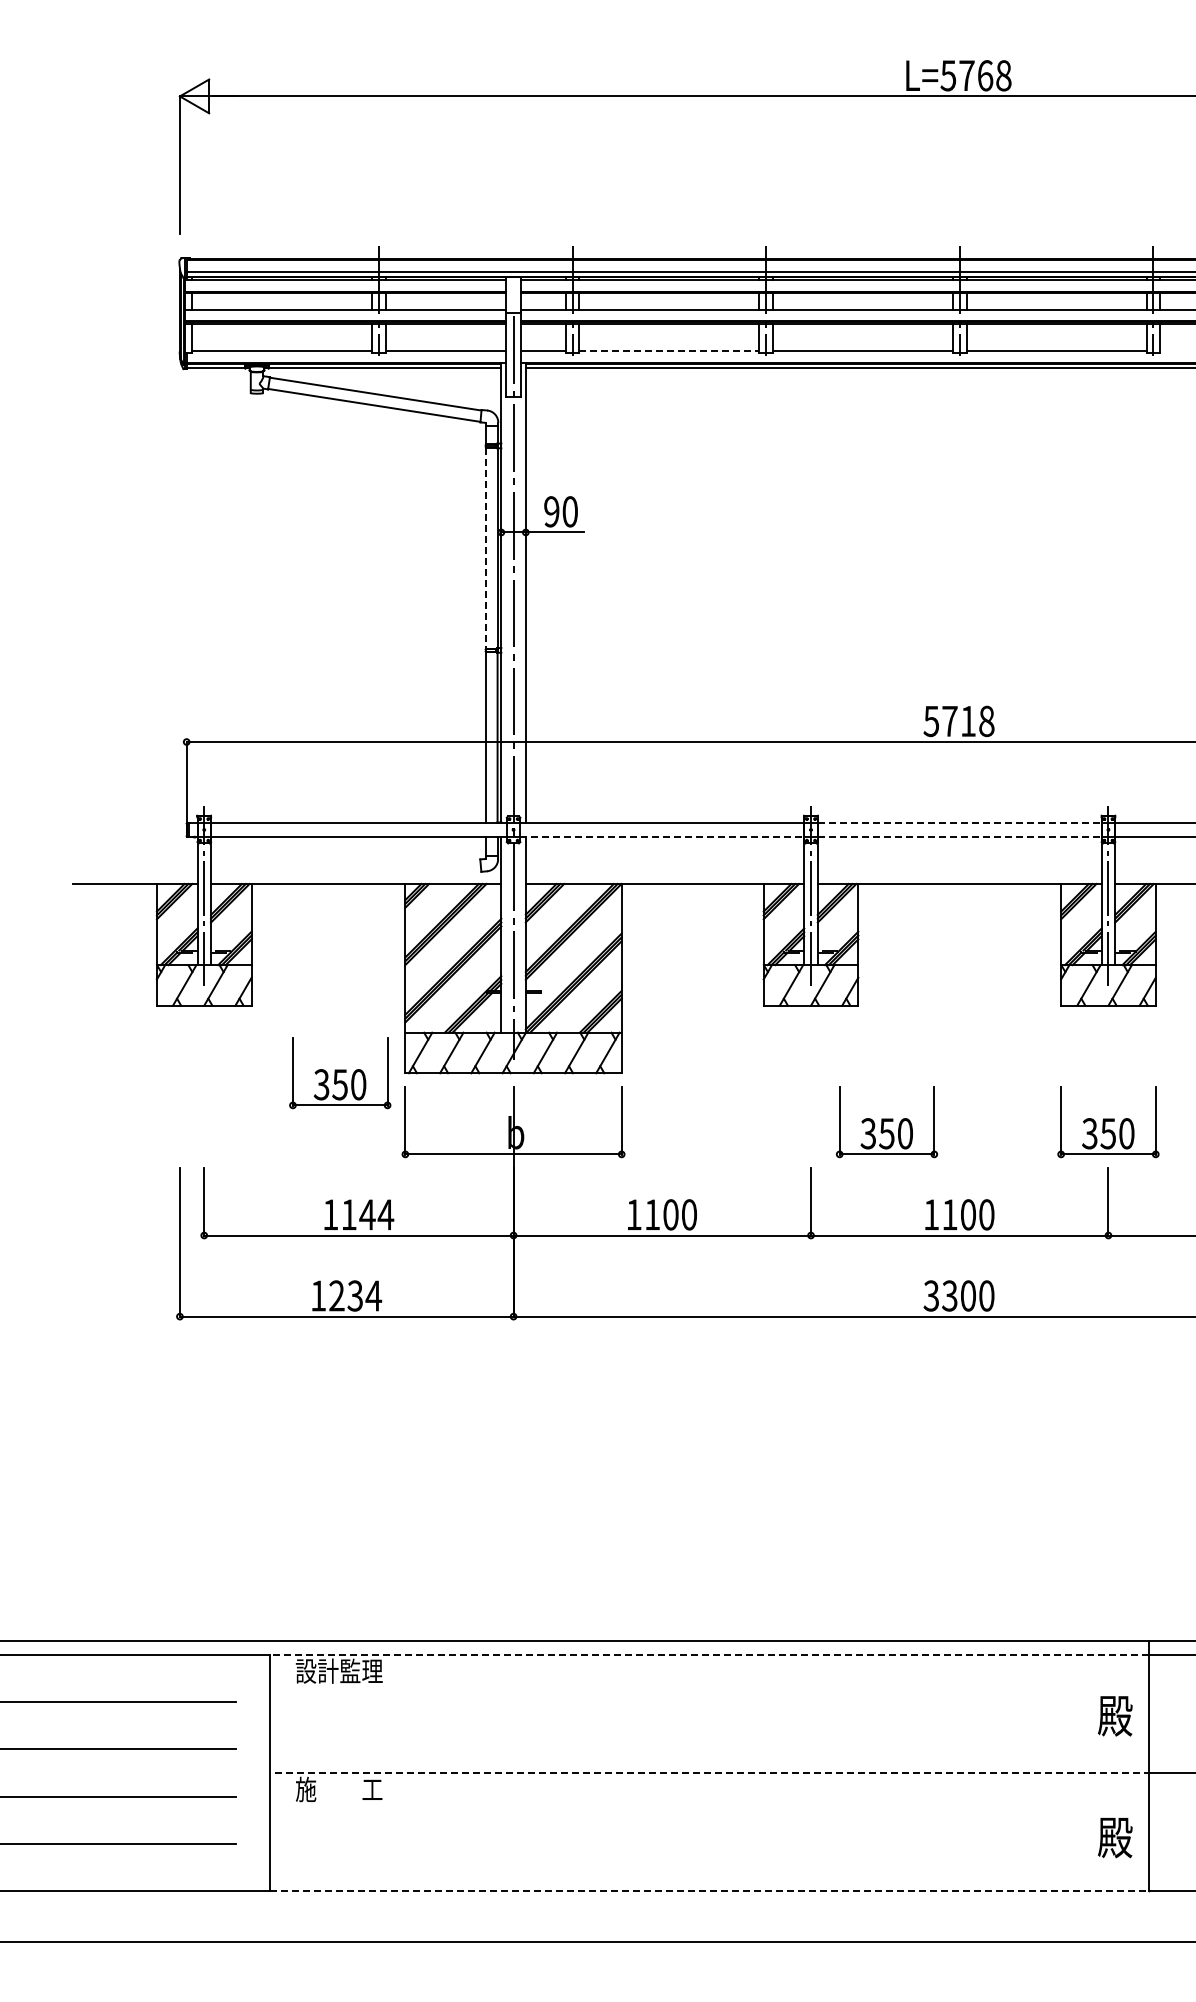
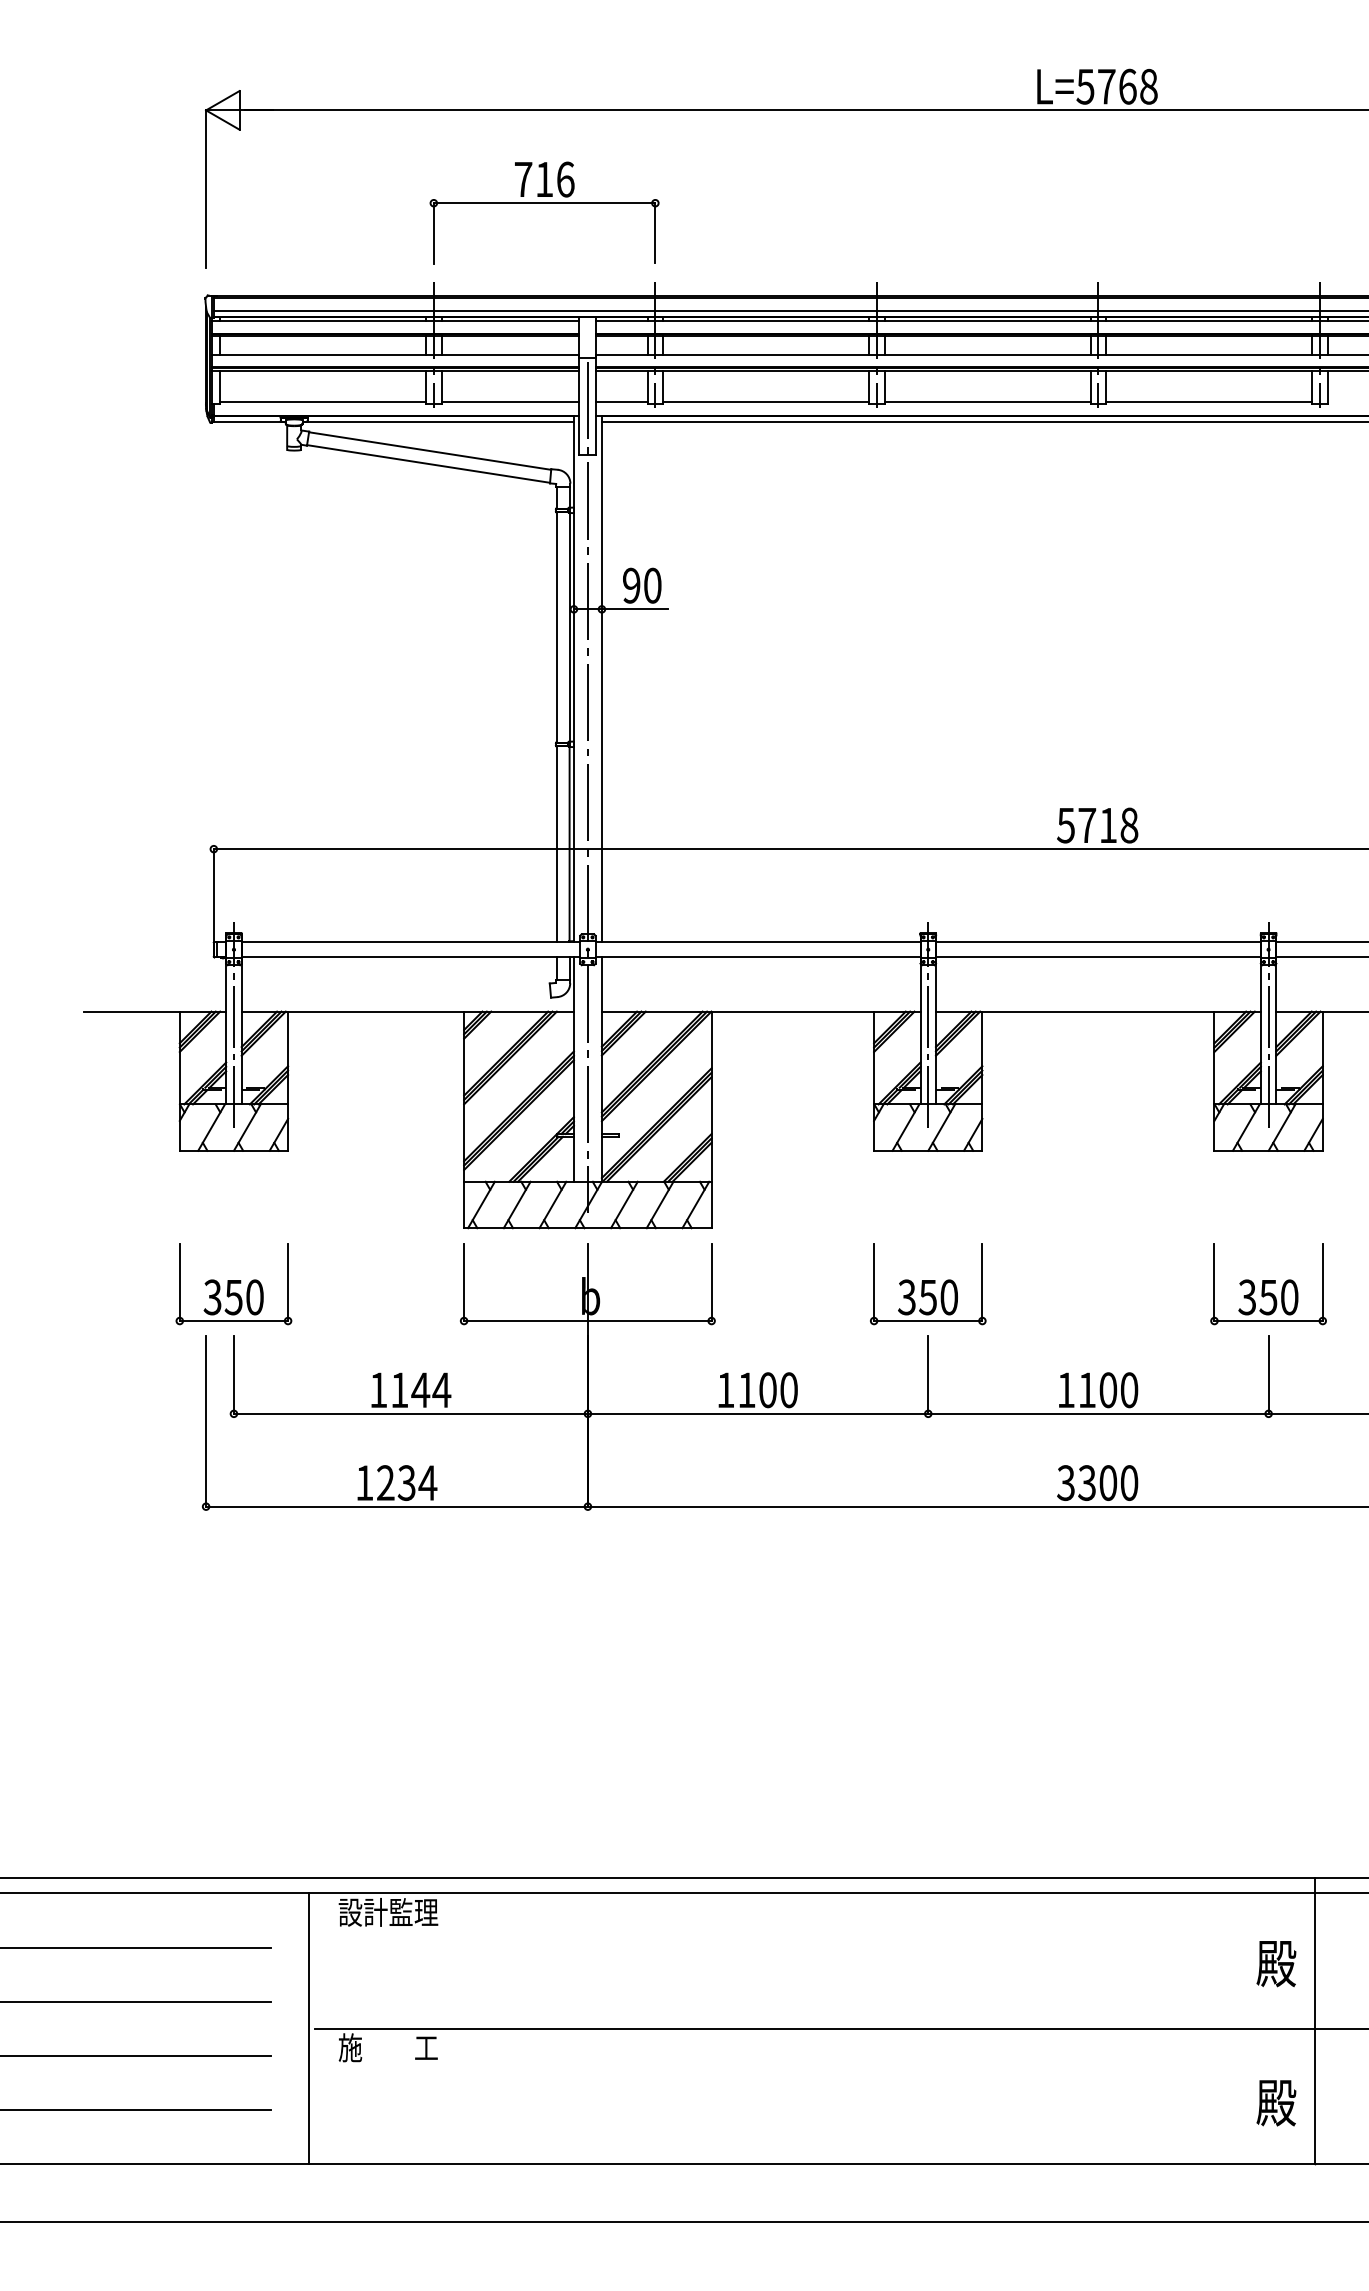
part: (475, 178) -> (544, 204), added
line: (669, 351) -> (766, 402), dashed -> solid
line: (486, 548) -> (556, 627), dashed -> solid
line: (959, 823) -> (1098, 942), dashed -> solid
line: (662, 836) -> (758, 957), dashed -> solid
line: (959, 836) -> (1098, 957), dashed -> solid
part: (340, 1073) -> (234, 1284), moved
part: (887, 1122) -> (928, 1284), moved
line: (709, 1654) -> (812, 1893), dashed -> solid
line: (712, 1772) -> (815, 2028), dashed -> solid
line: (710, 1891) -> (813, 2164), dashed -> solid

